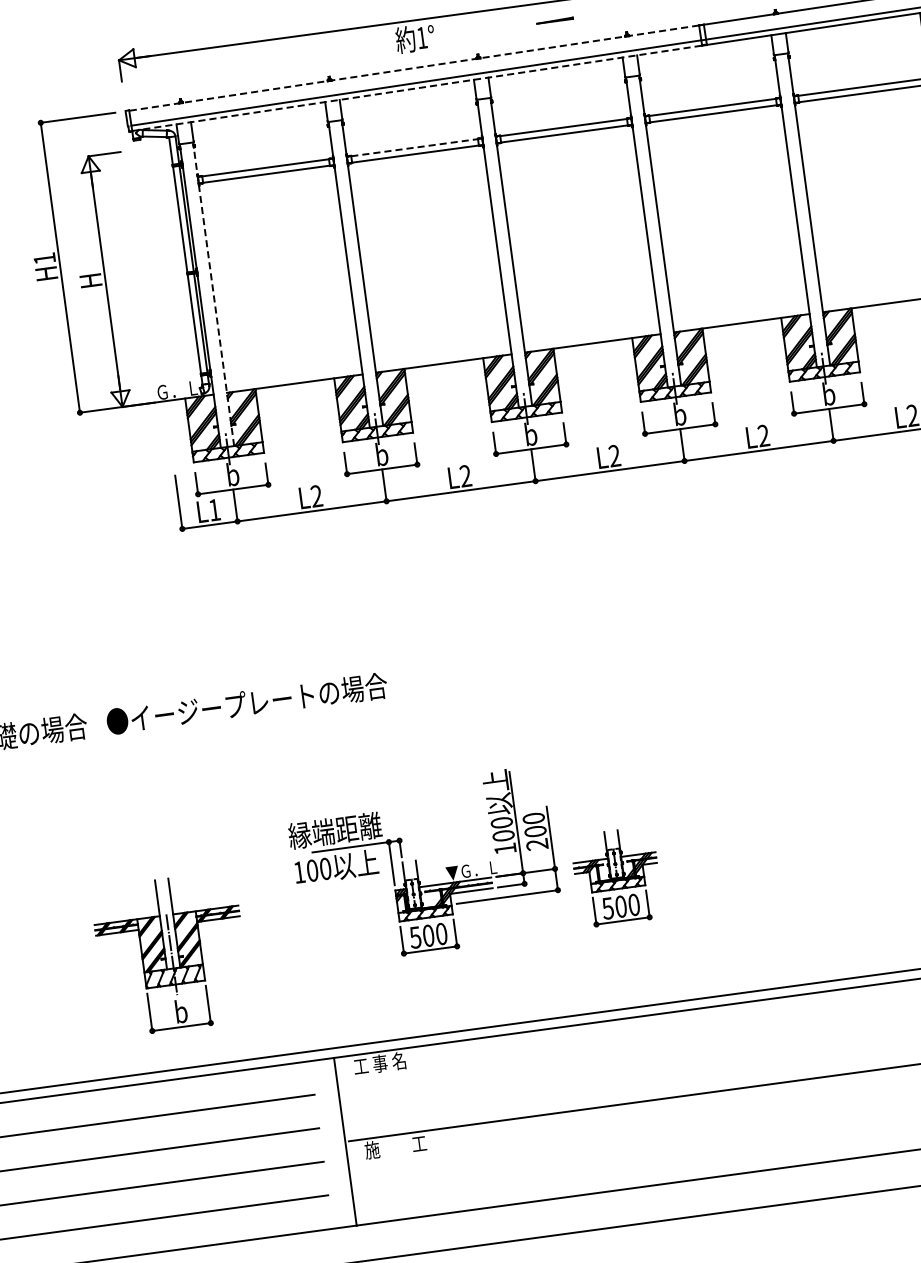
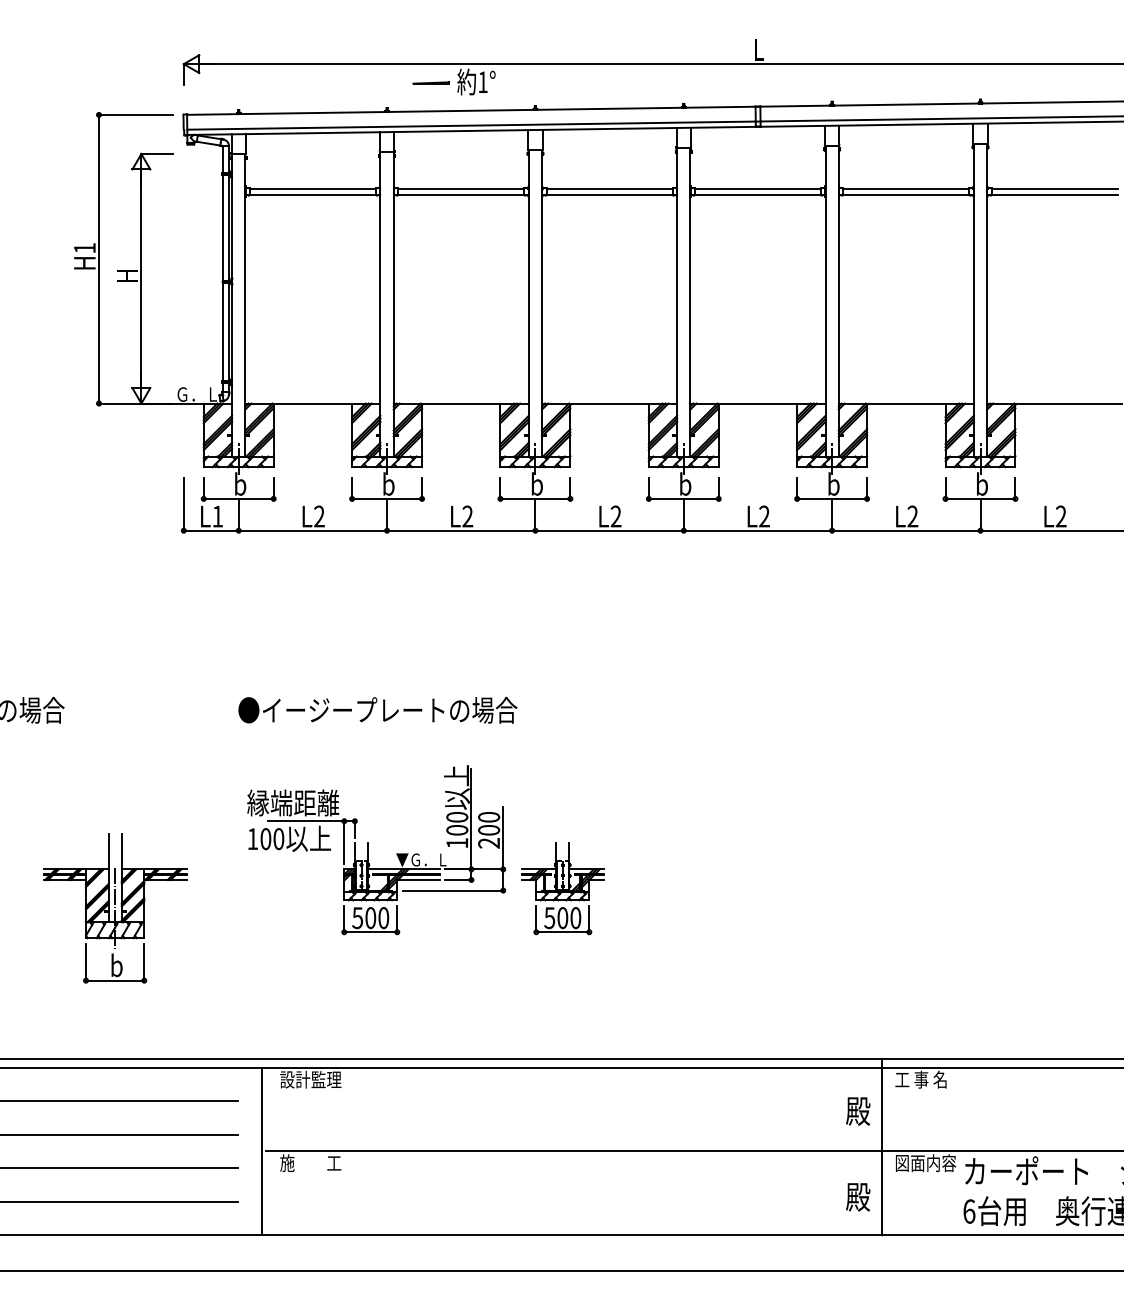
line: (554, 20) -> (430, 82), moved
line: (413, 67) -> (470, 110), dashed -> solid
line: (418, 87) -> (472, 130), dashed -> solid
line: (414, 147) -> (461, 188), dashed -> solid
line: (213, 293) -> (245, 304), dashed -> solid
text: (246, 704) -> (377, 710), moved
part: (417, 868) -> (368, 850), moved
part: (616, 877) -> (562, 888), moved
part: (172, 954) -> (115, 908), moved
text: (384, 1062) -> (310, 1079), 工 事 名 -> 設計監理

